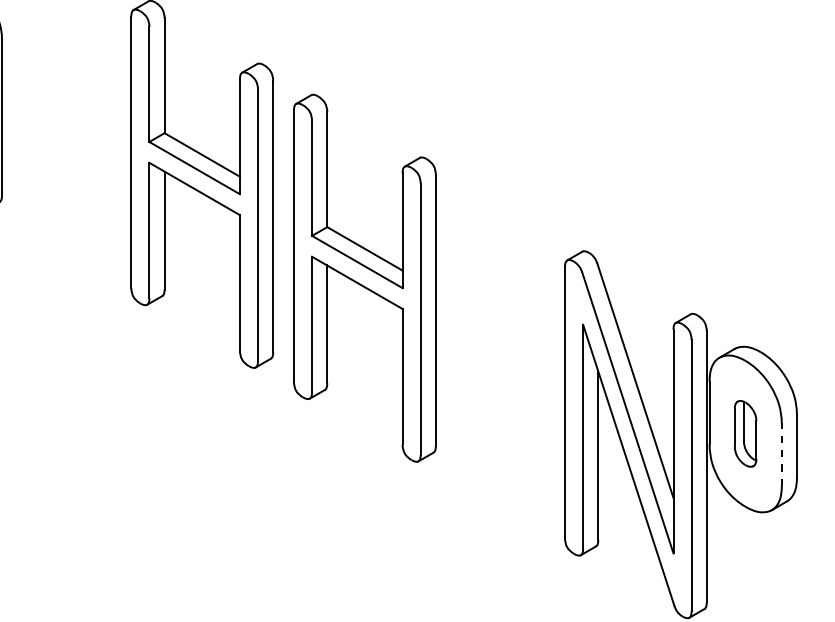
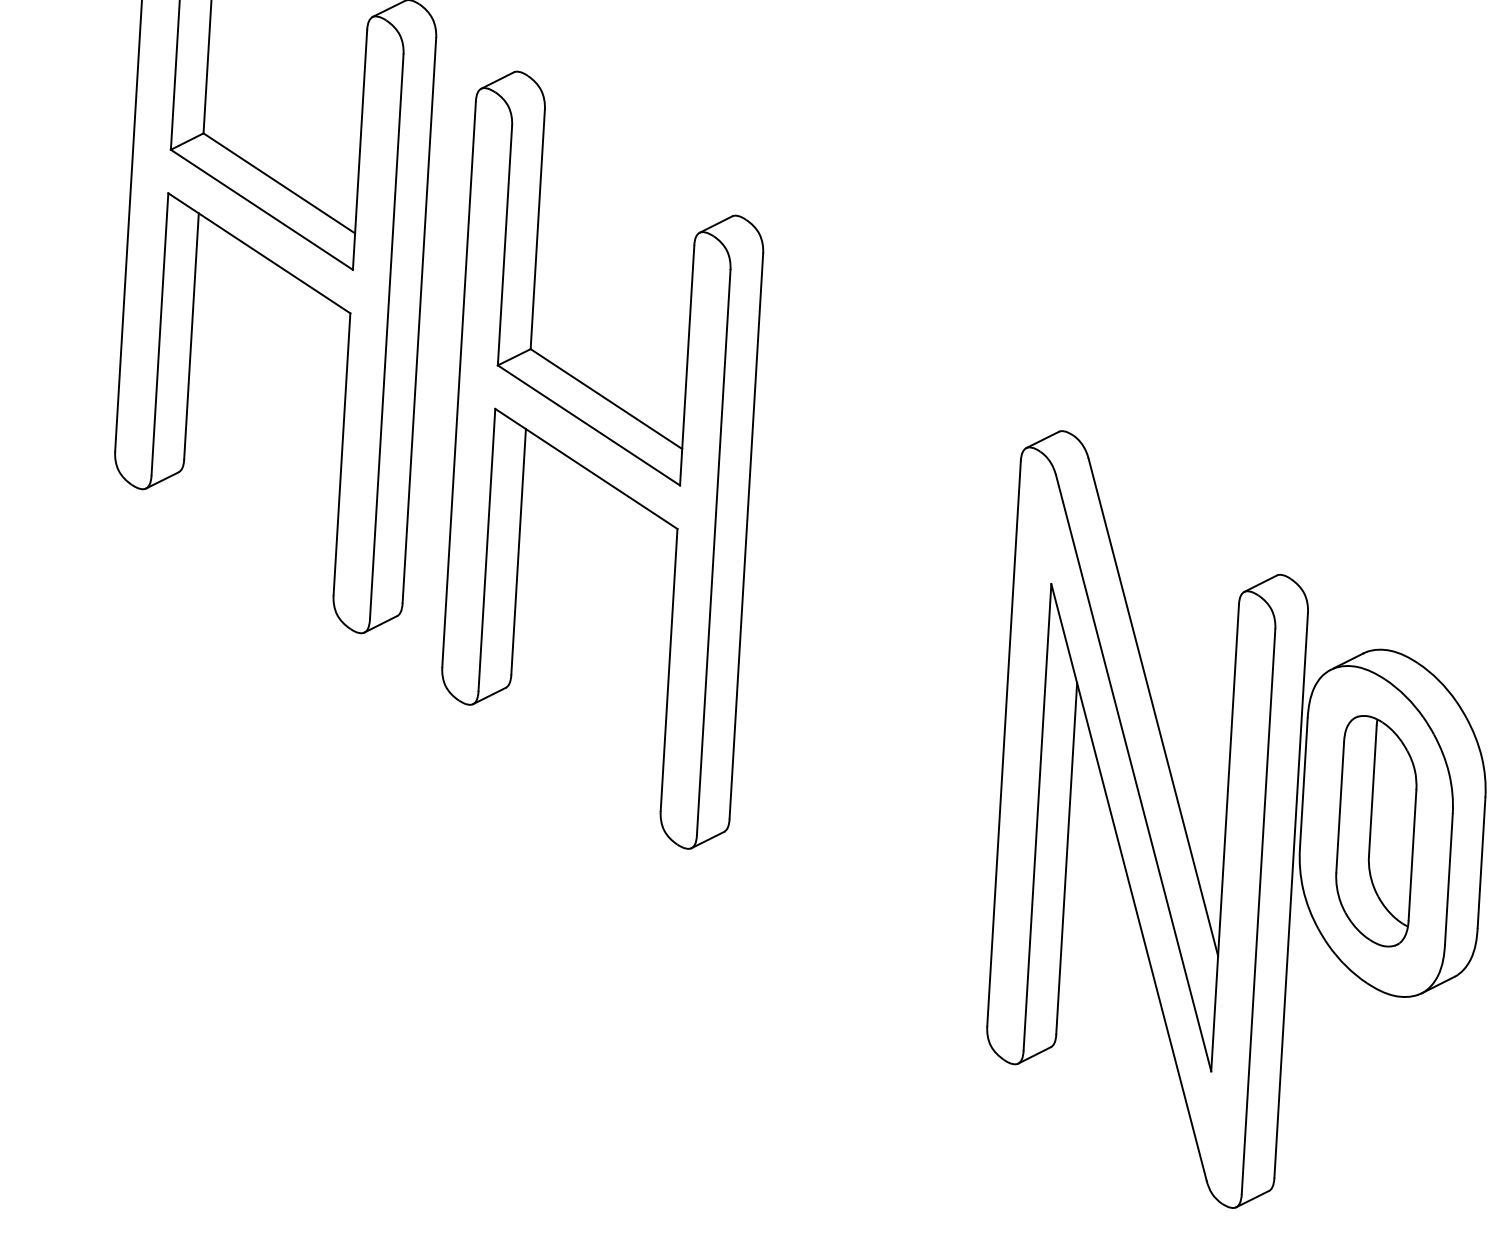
part: (745, 433) -> (1375, 830), size x1.67
line: (781, 454) -> (1448, 878), dashed -> solid

